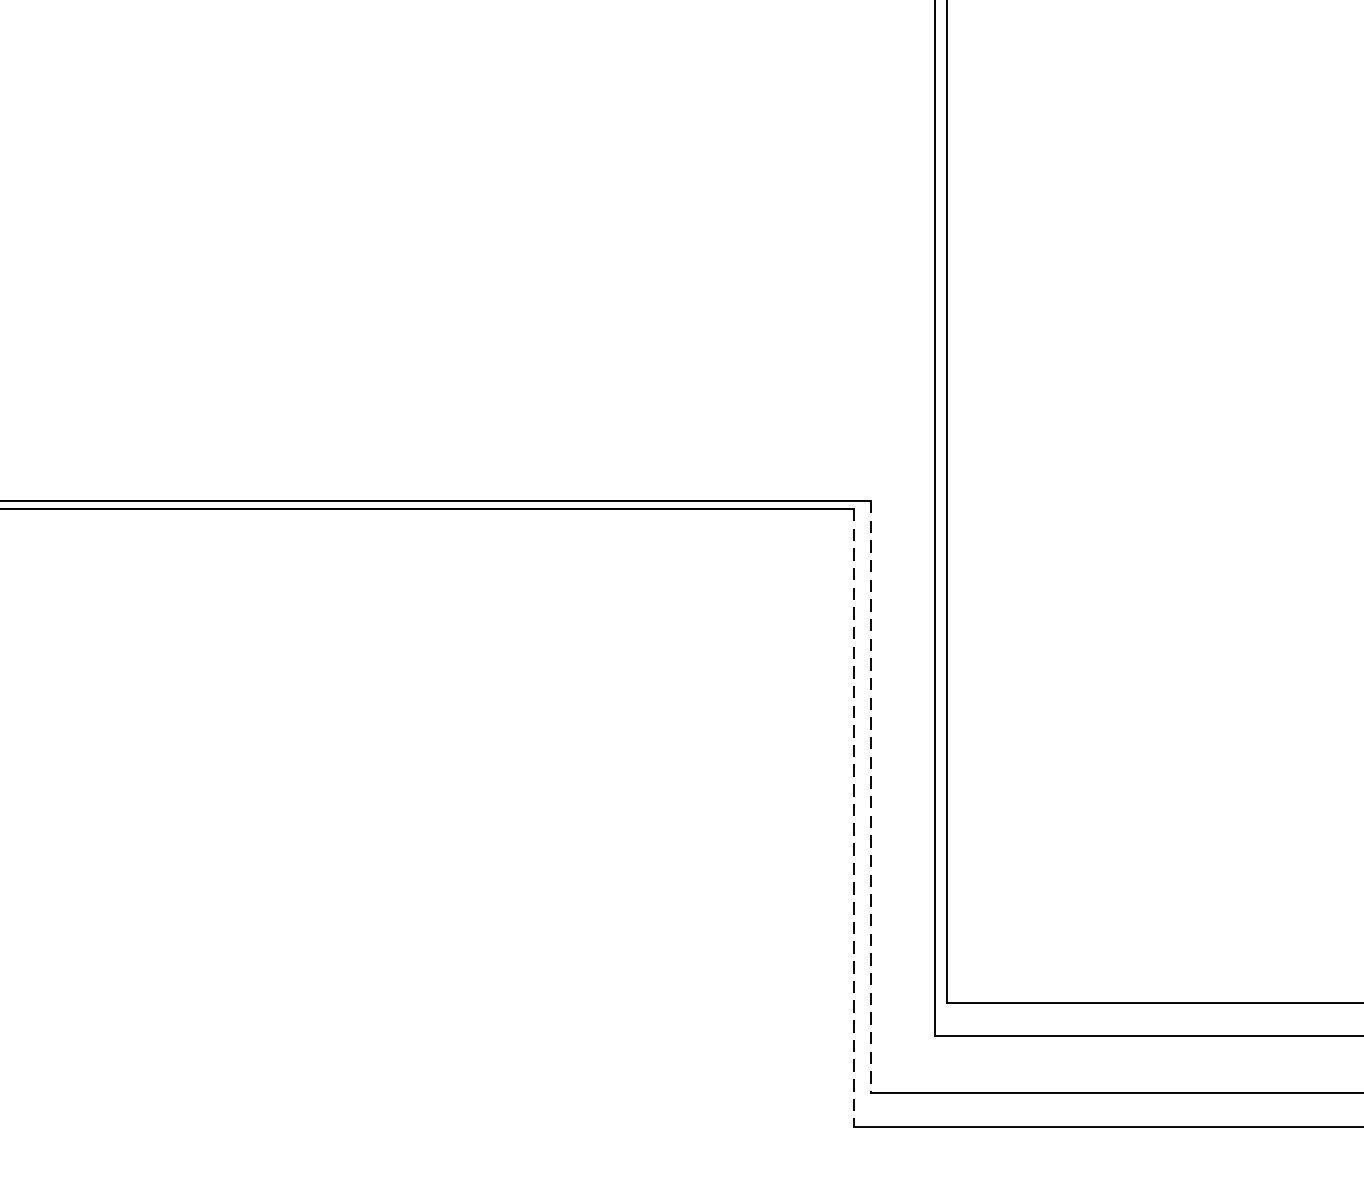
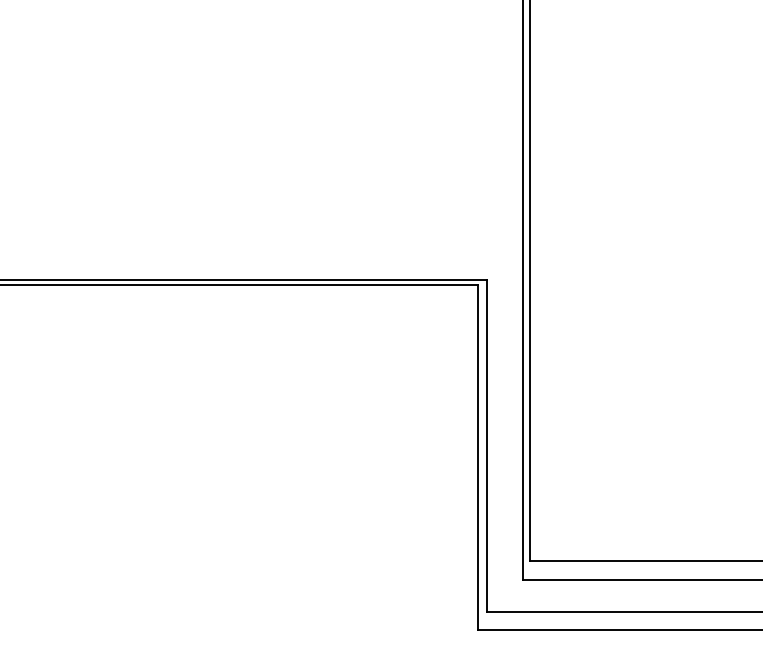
line: (869, 798) -> (486, 446), dashed -> solid
line: (853, 817) -> (477, 457), dashed -> solid

